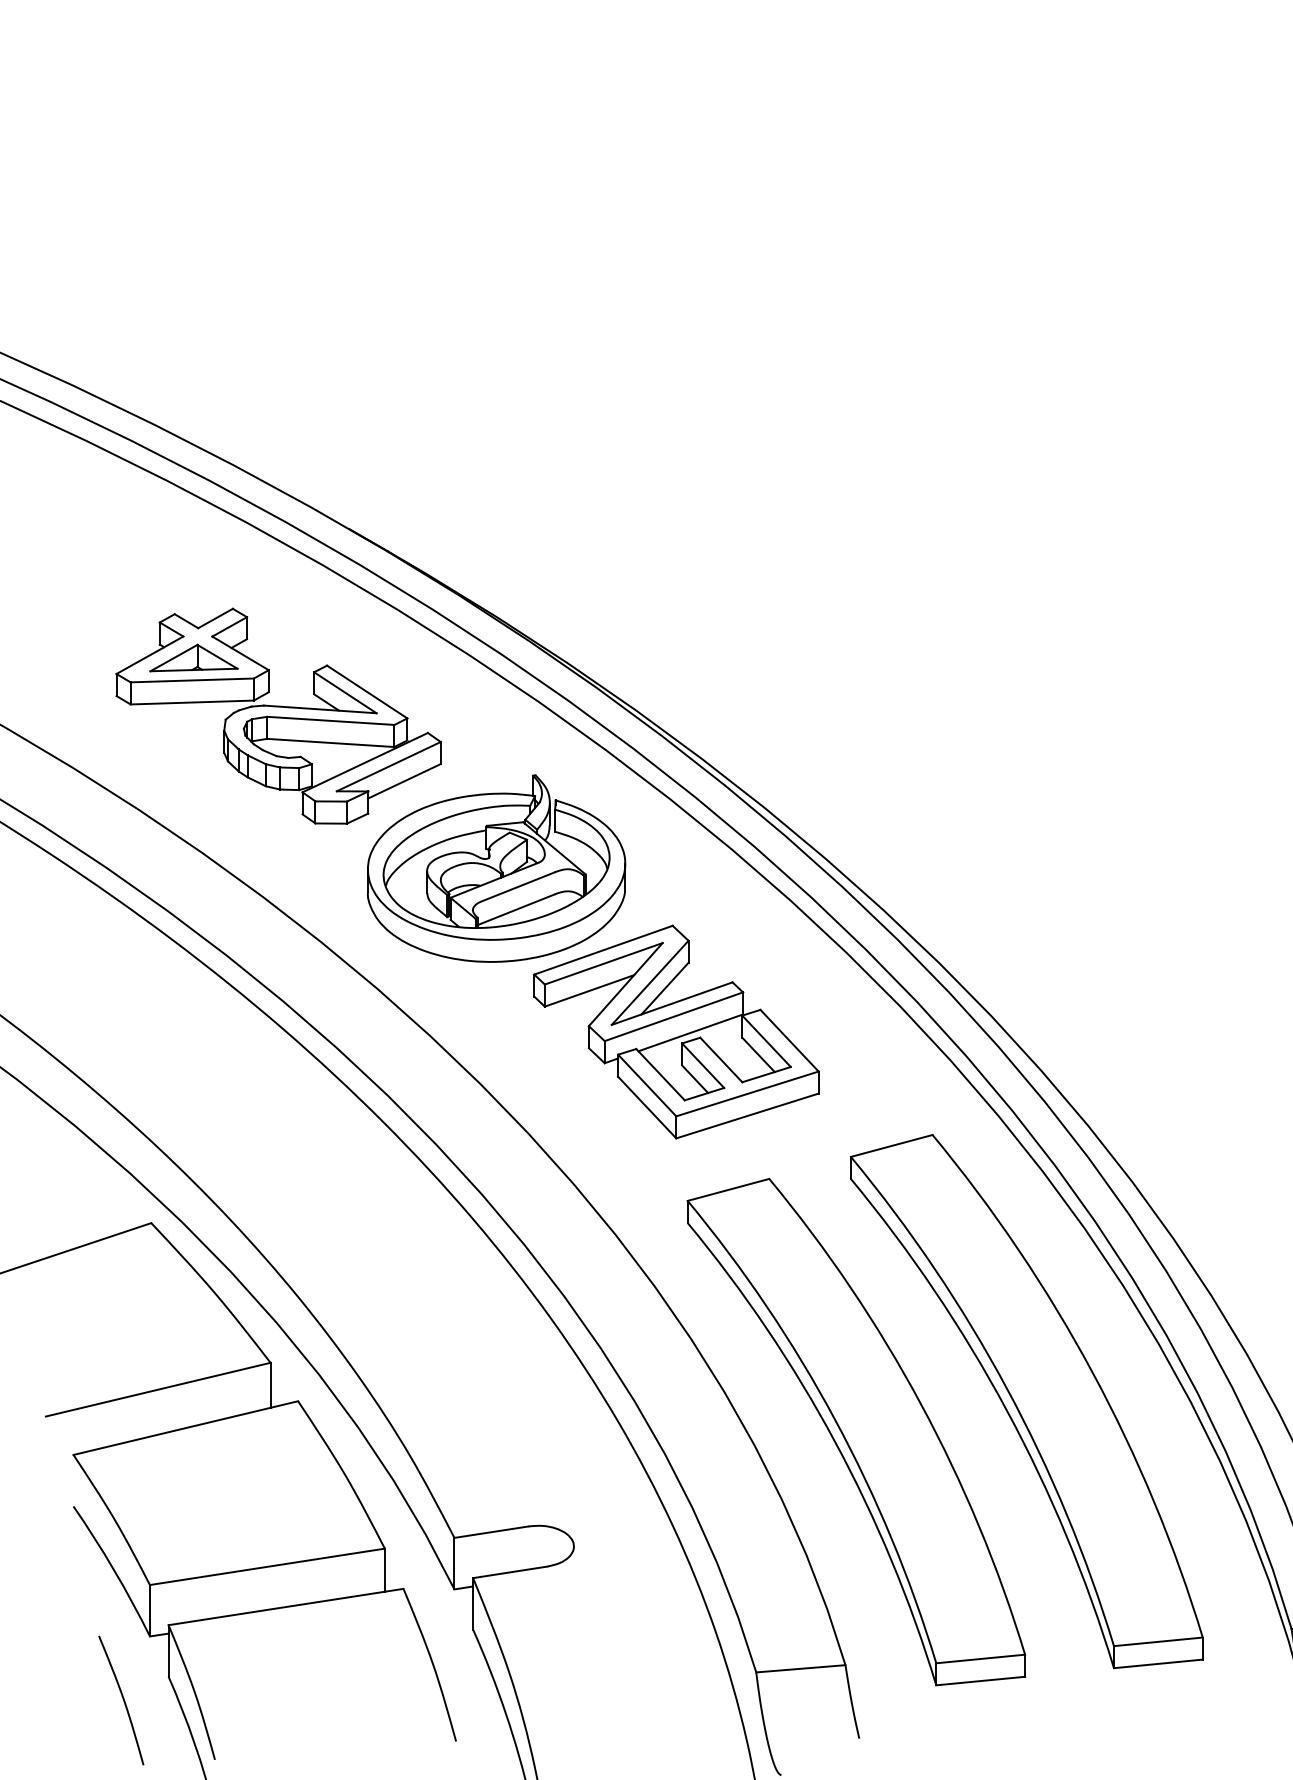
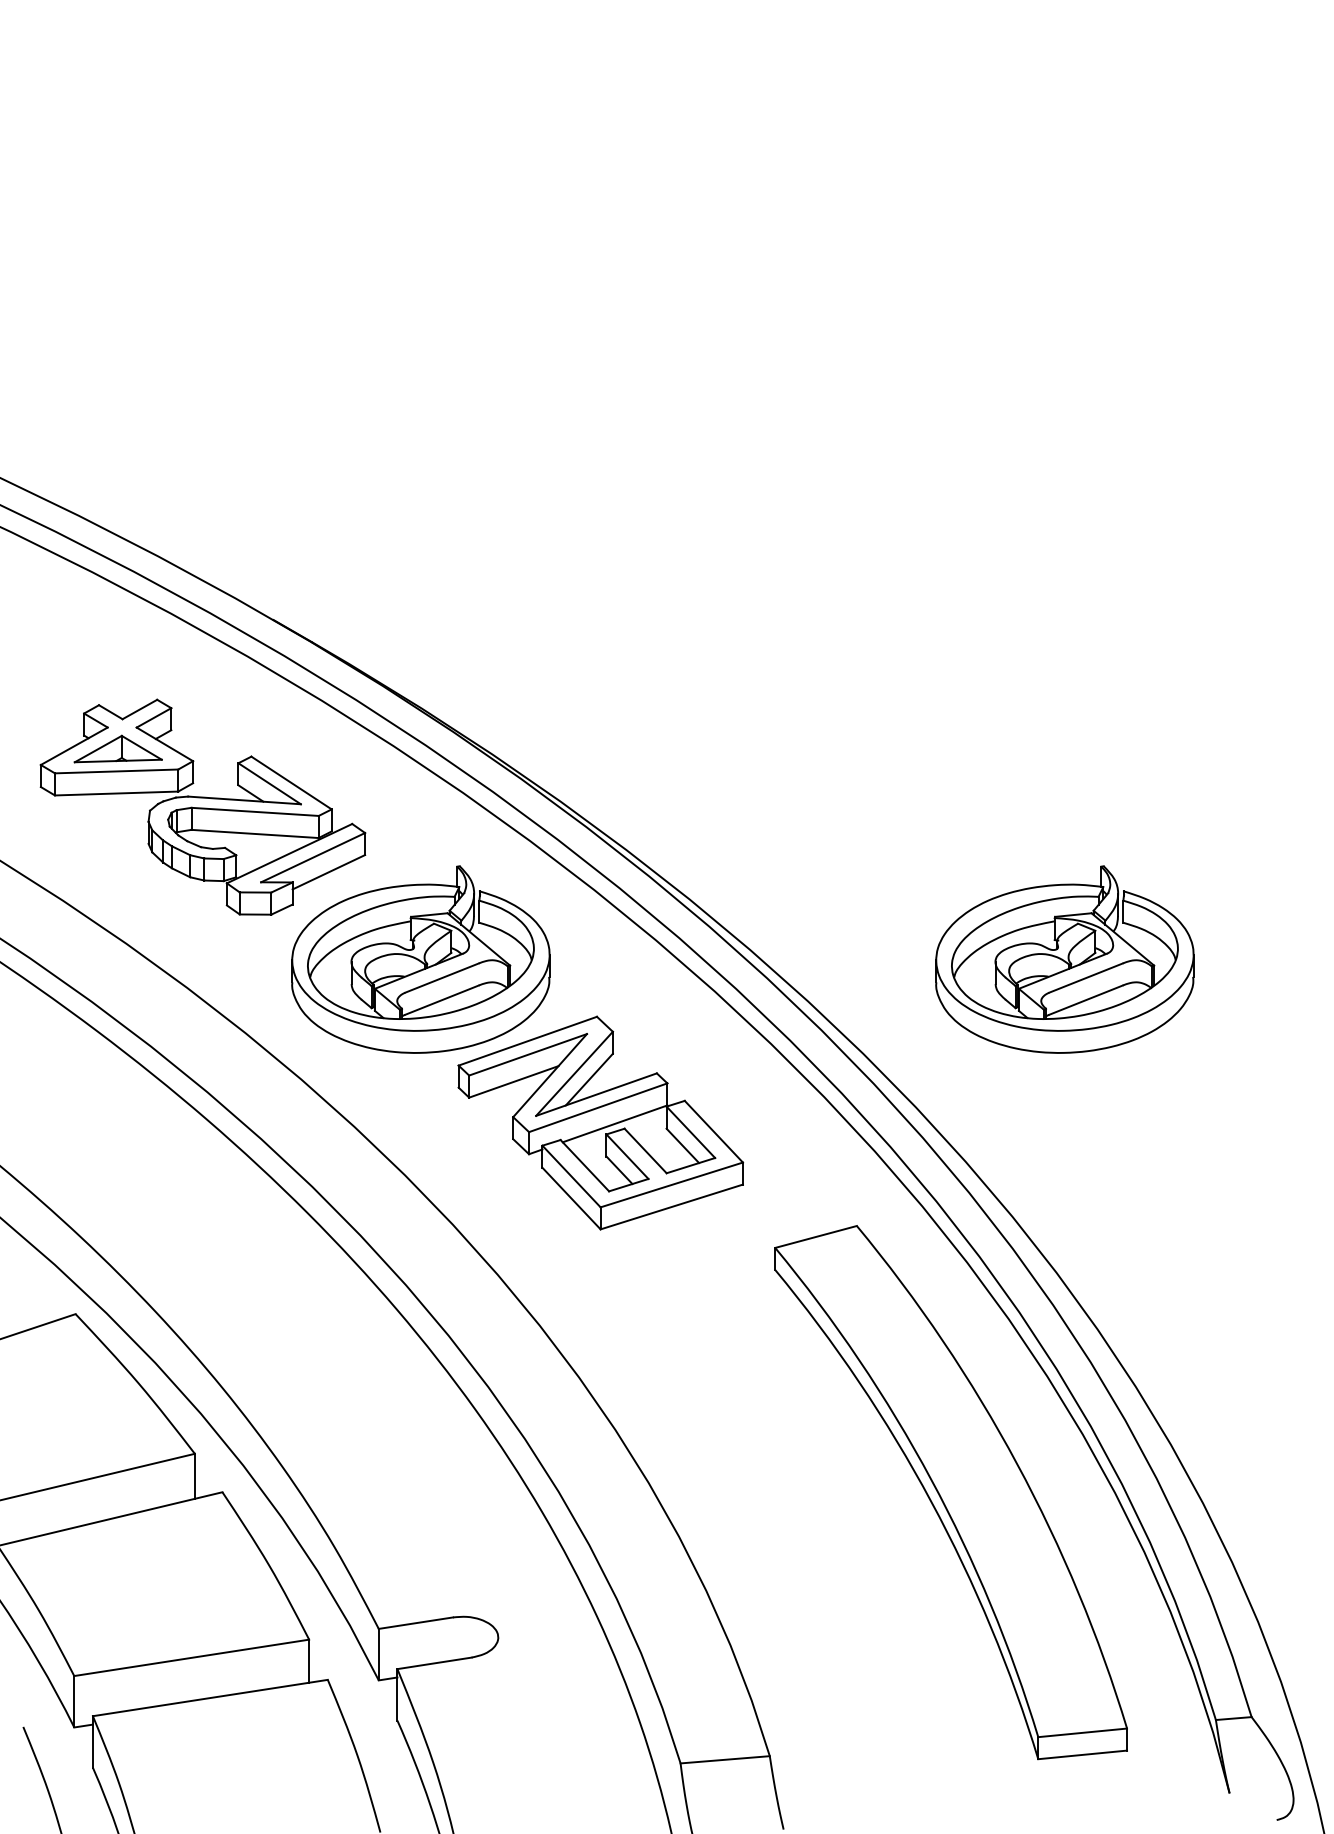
part: (1140, 868) -> (1064, 959), added
part: (856, 1432) -> (780, 1523), removed

